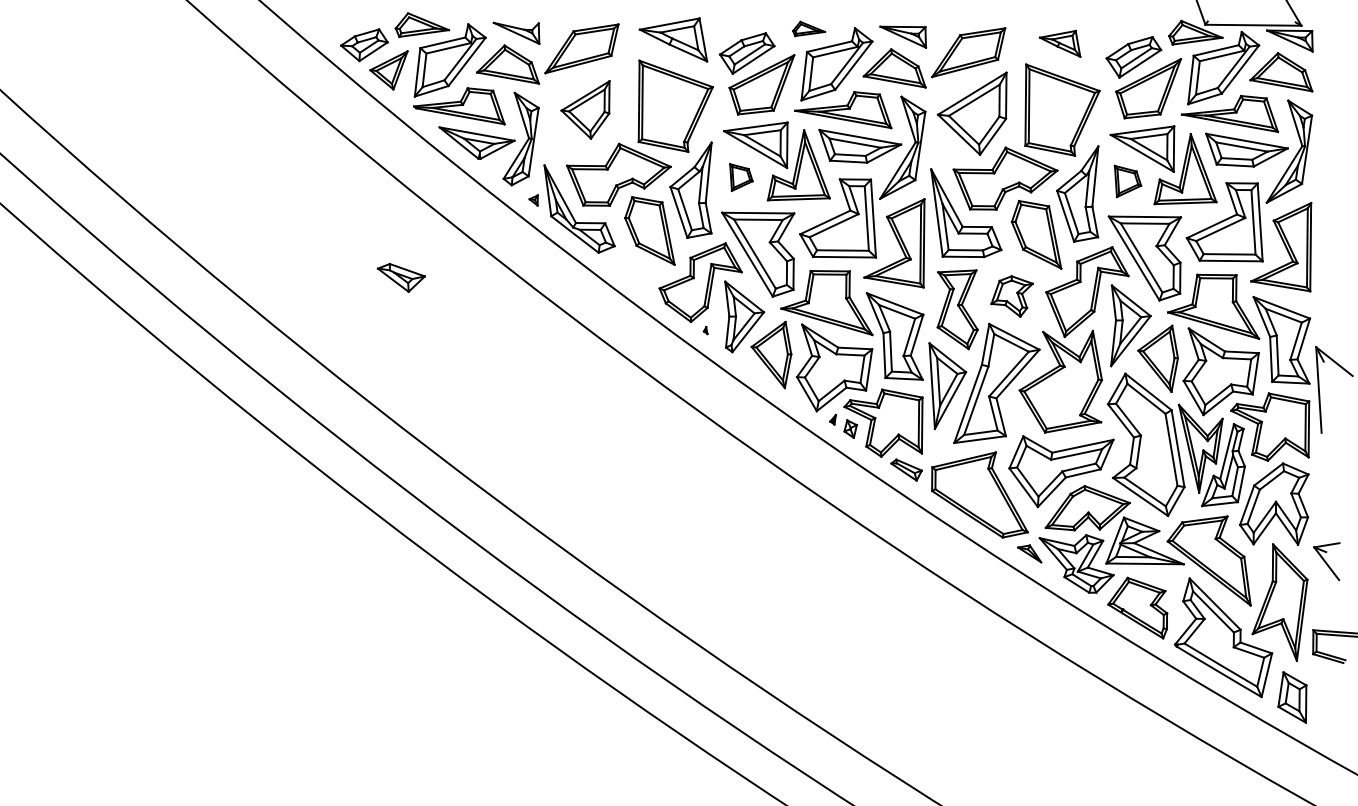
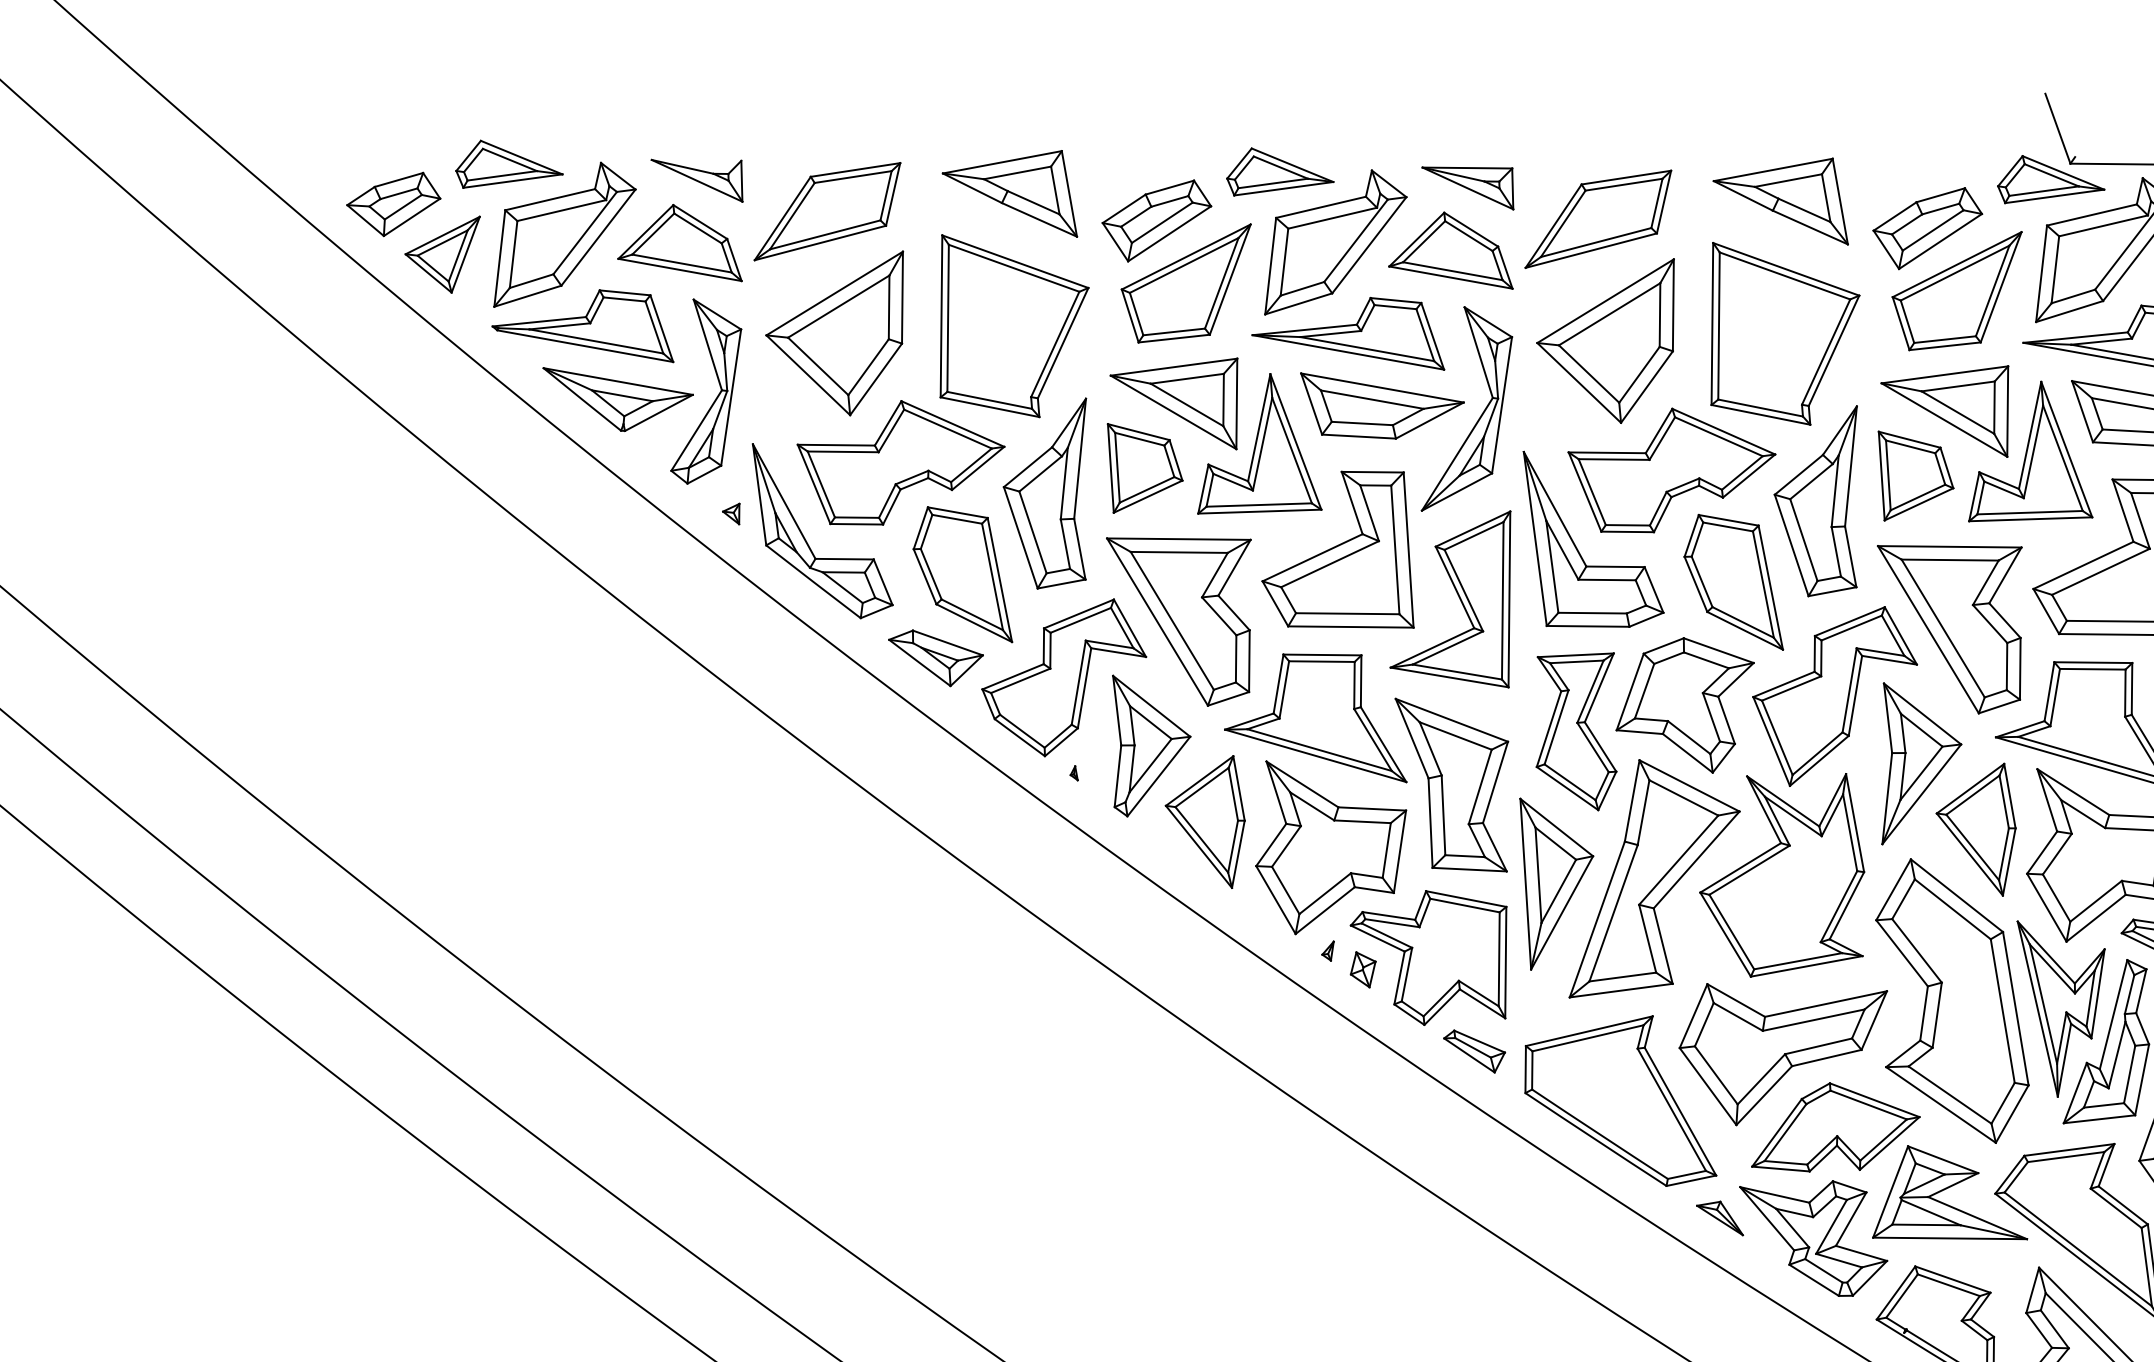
part: (808, 28) -> (1279, 171), size x1.67
part: (1059, 43) -> (1779, 200), size x1.67
part: (585, 109) -> (834, 332), size x1.43
part: (741, 177) -> (1145, 468), size x1.67
part: (1127, 181) -> (1915, 476), size x1.43
part: (400, 277) -> (934, 657), moved
part: (1011, 296) -> (1683, 705), size x1.67

